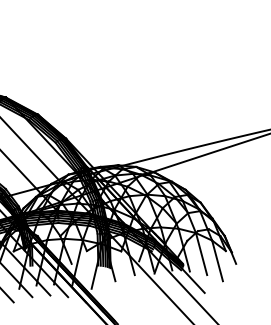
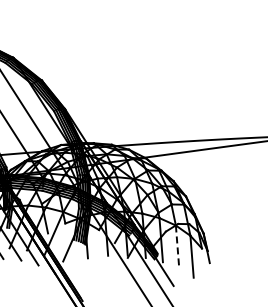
line: (201, 254) -> (177, 247), solid -> dashed

